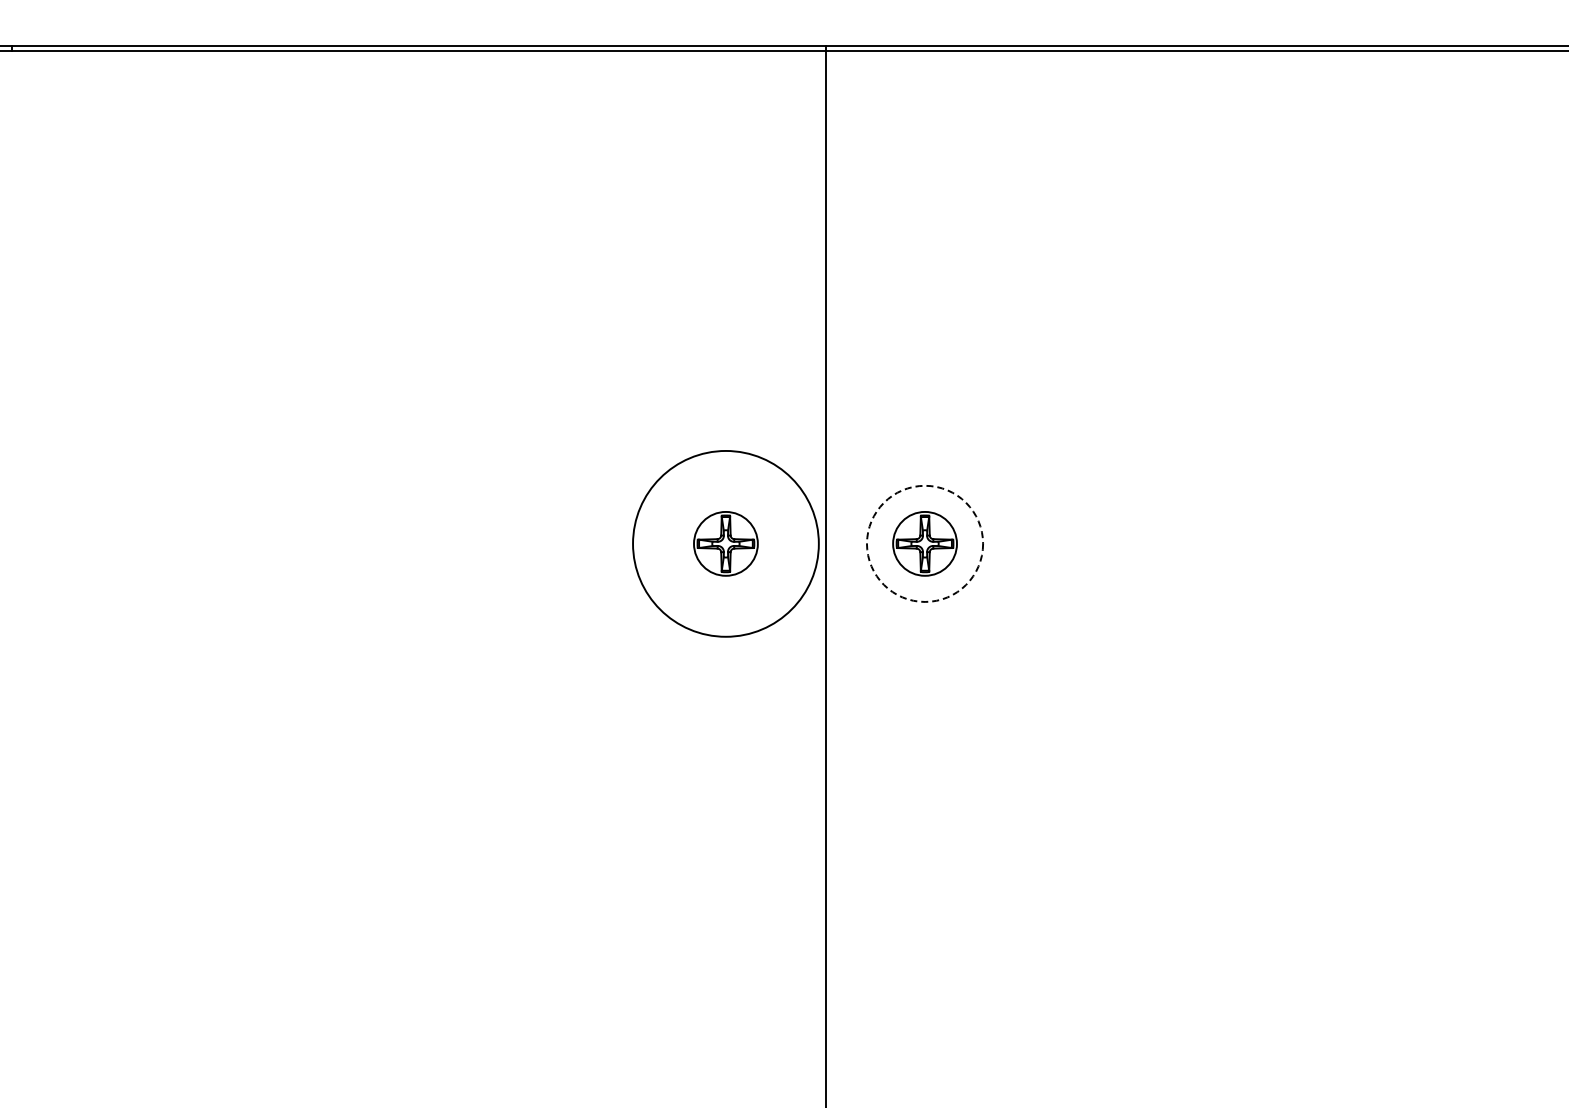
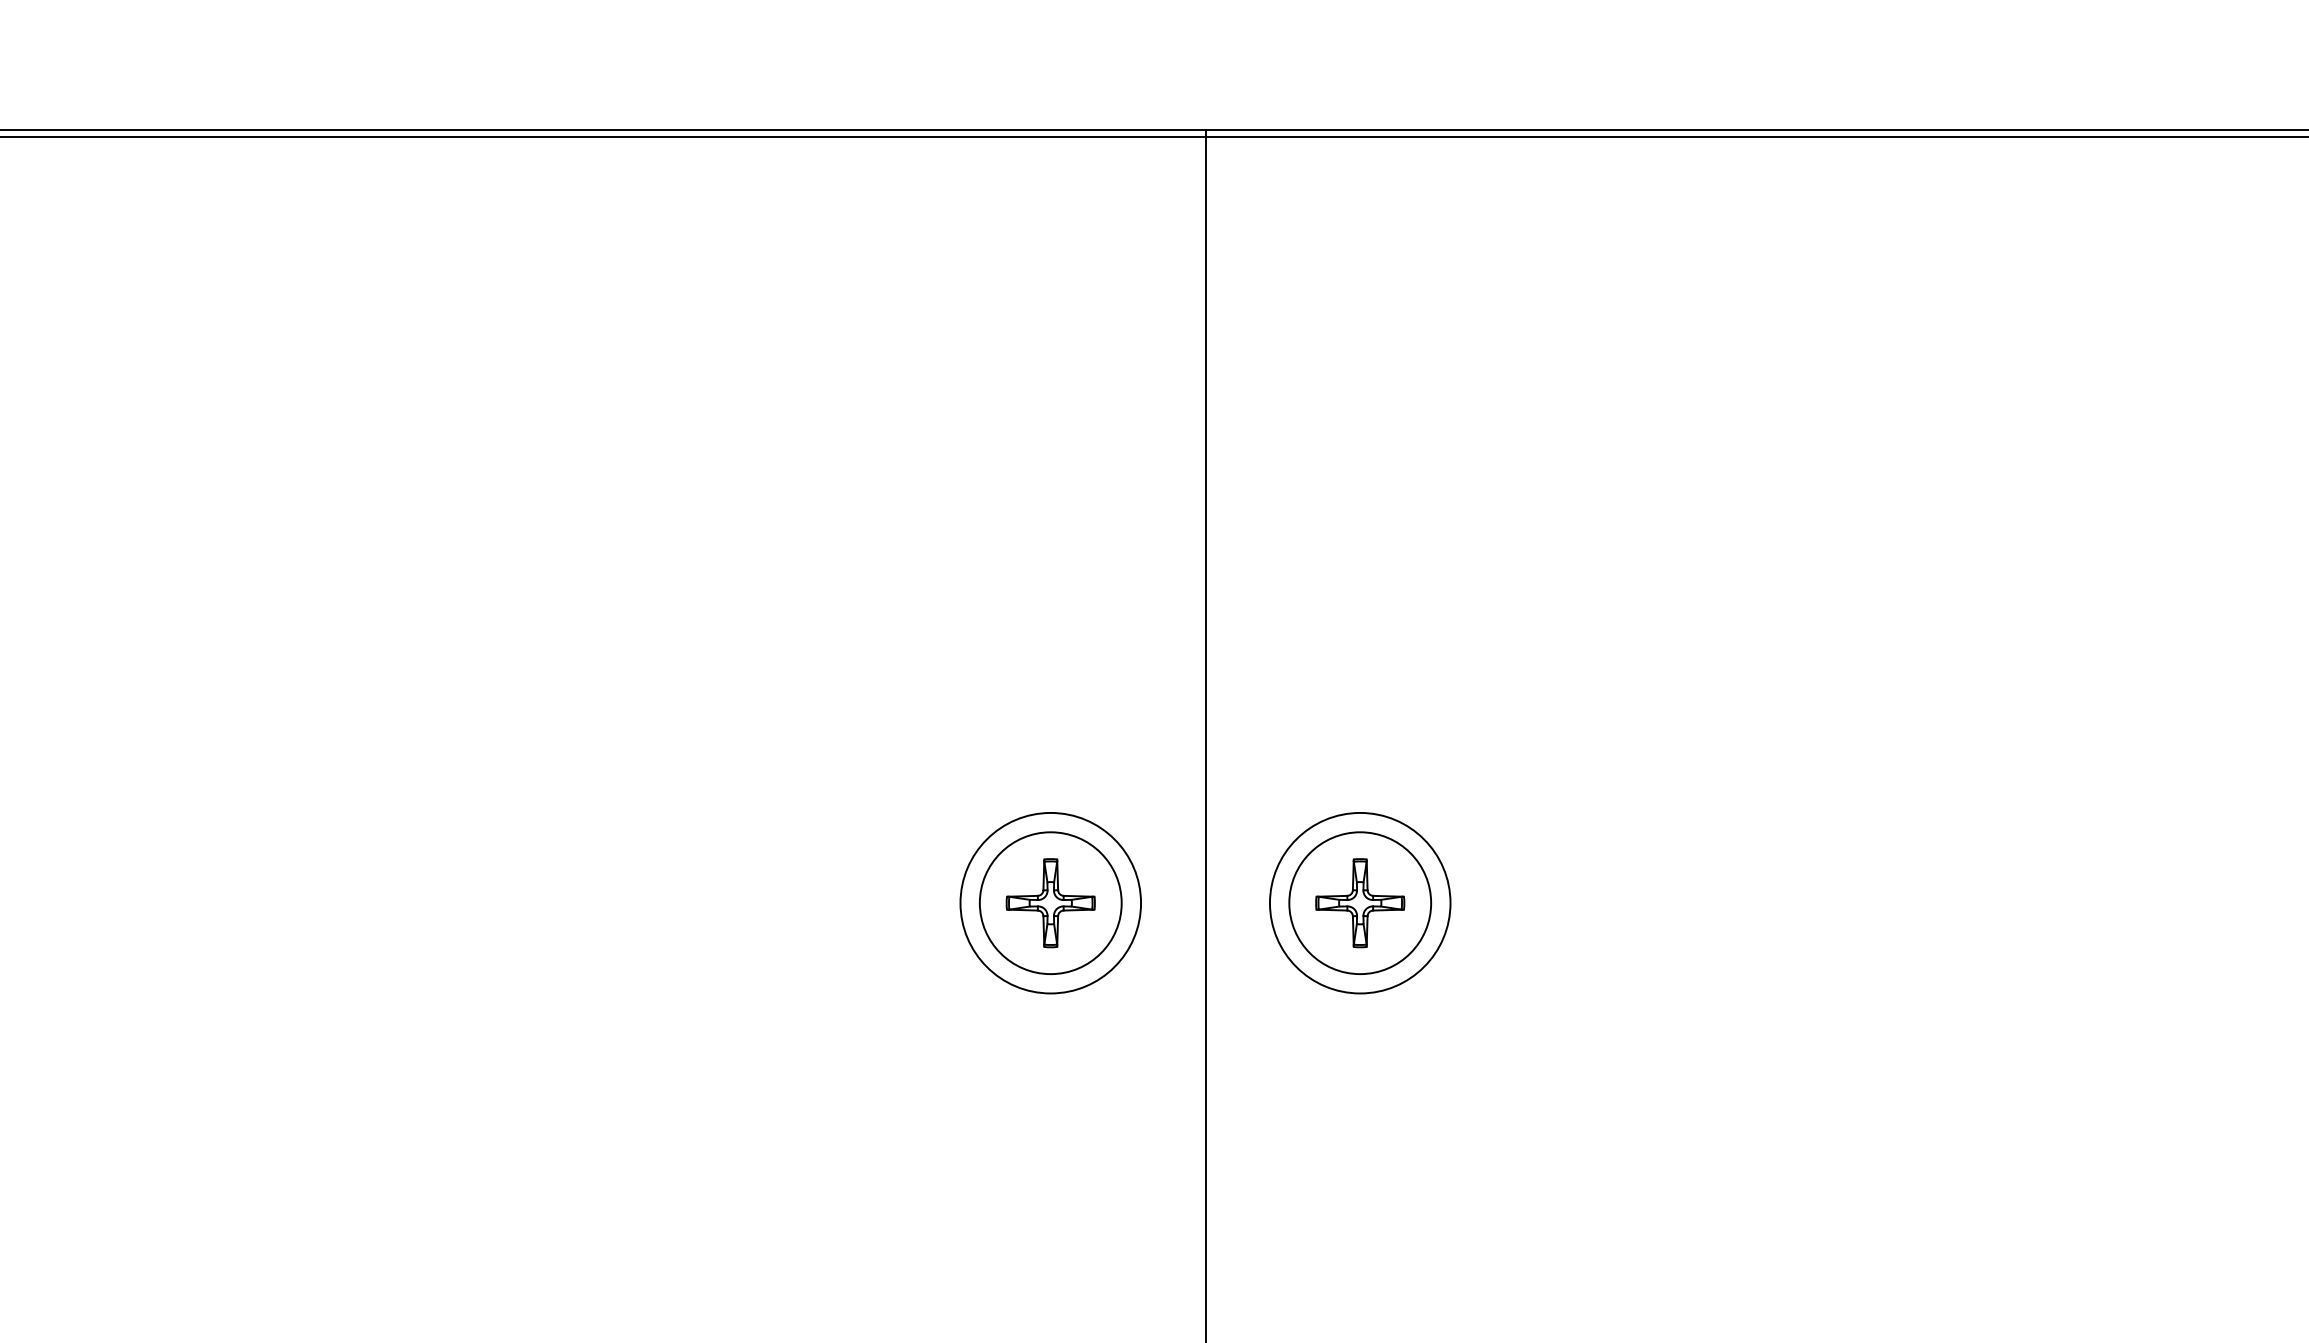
circle: (725, 543) -> (1050, 902), size x0.62
circle: (725, 543) -> (1050, 902), size x1.43
circle: (924, 543) -> (1359, 902), dashed -> solid
circle: (924, 543) -> (1359, 902), size x1.43

